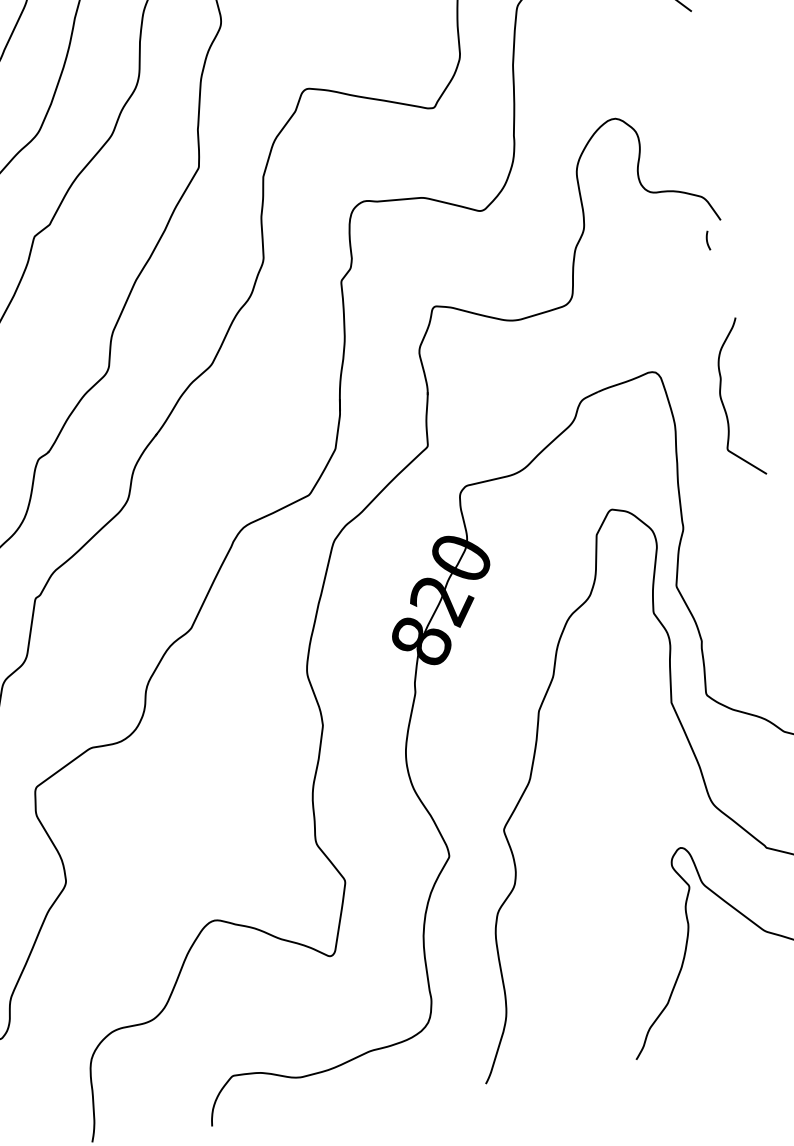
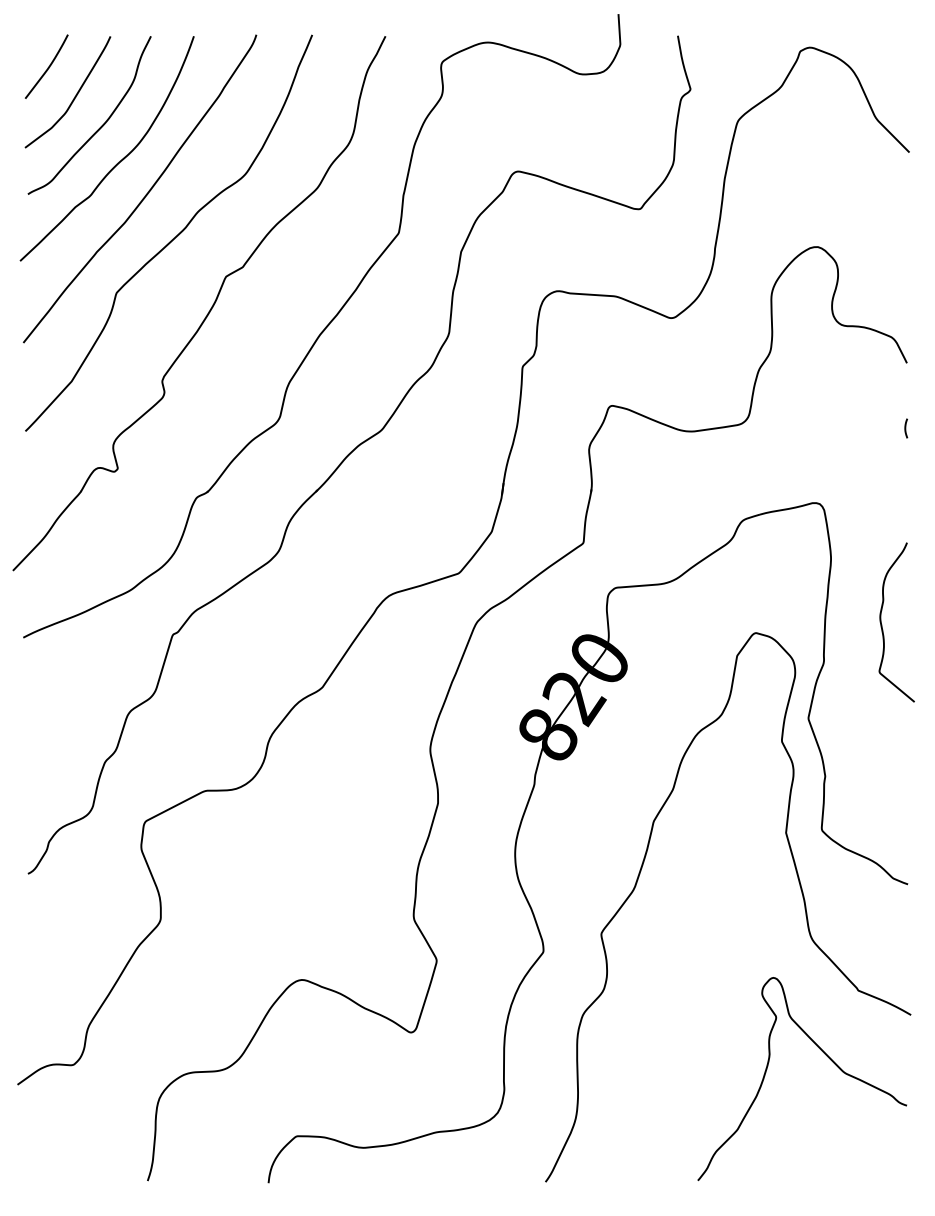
curve: (708, 240) -> (906, 428), moved
curve: (723, 402) -> (882, 624), moved

